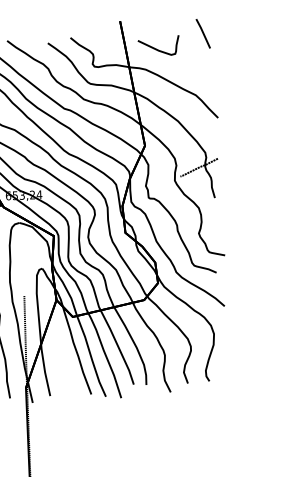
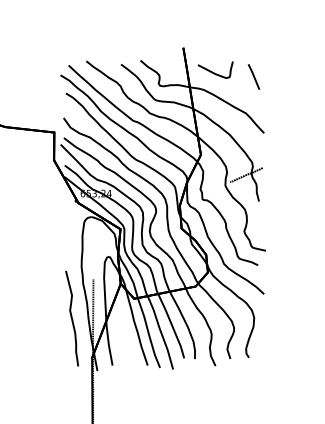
line: (202, 33) -> (253, 76), moved

